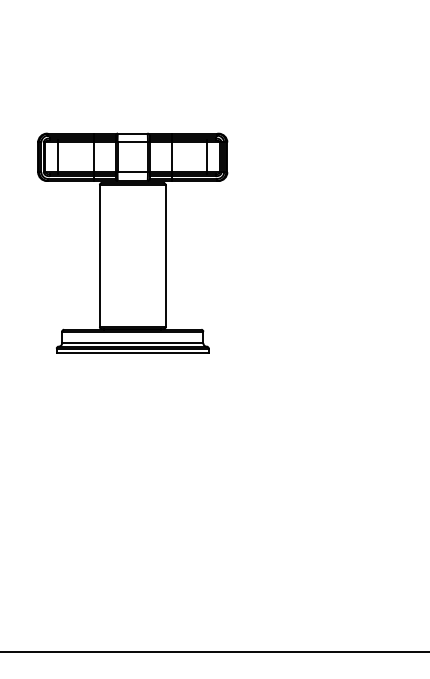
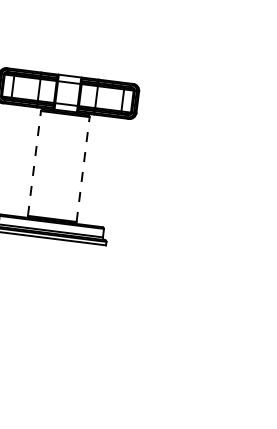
line: (99, 256) -> (34, 163), solid -> dashed
line: (165, 256) -> (82, 169), solid -> dashed

